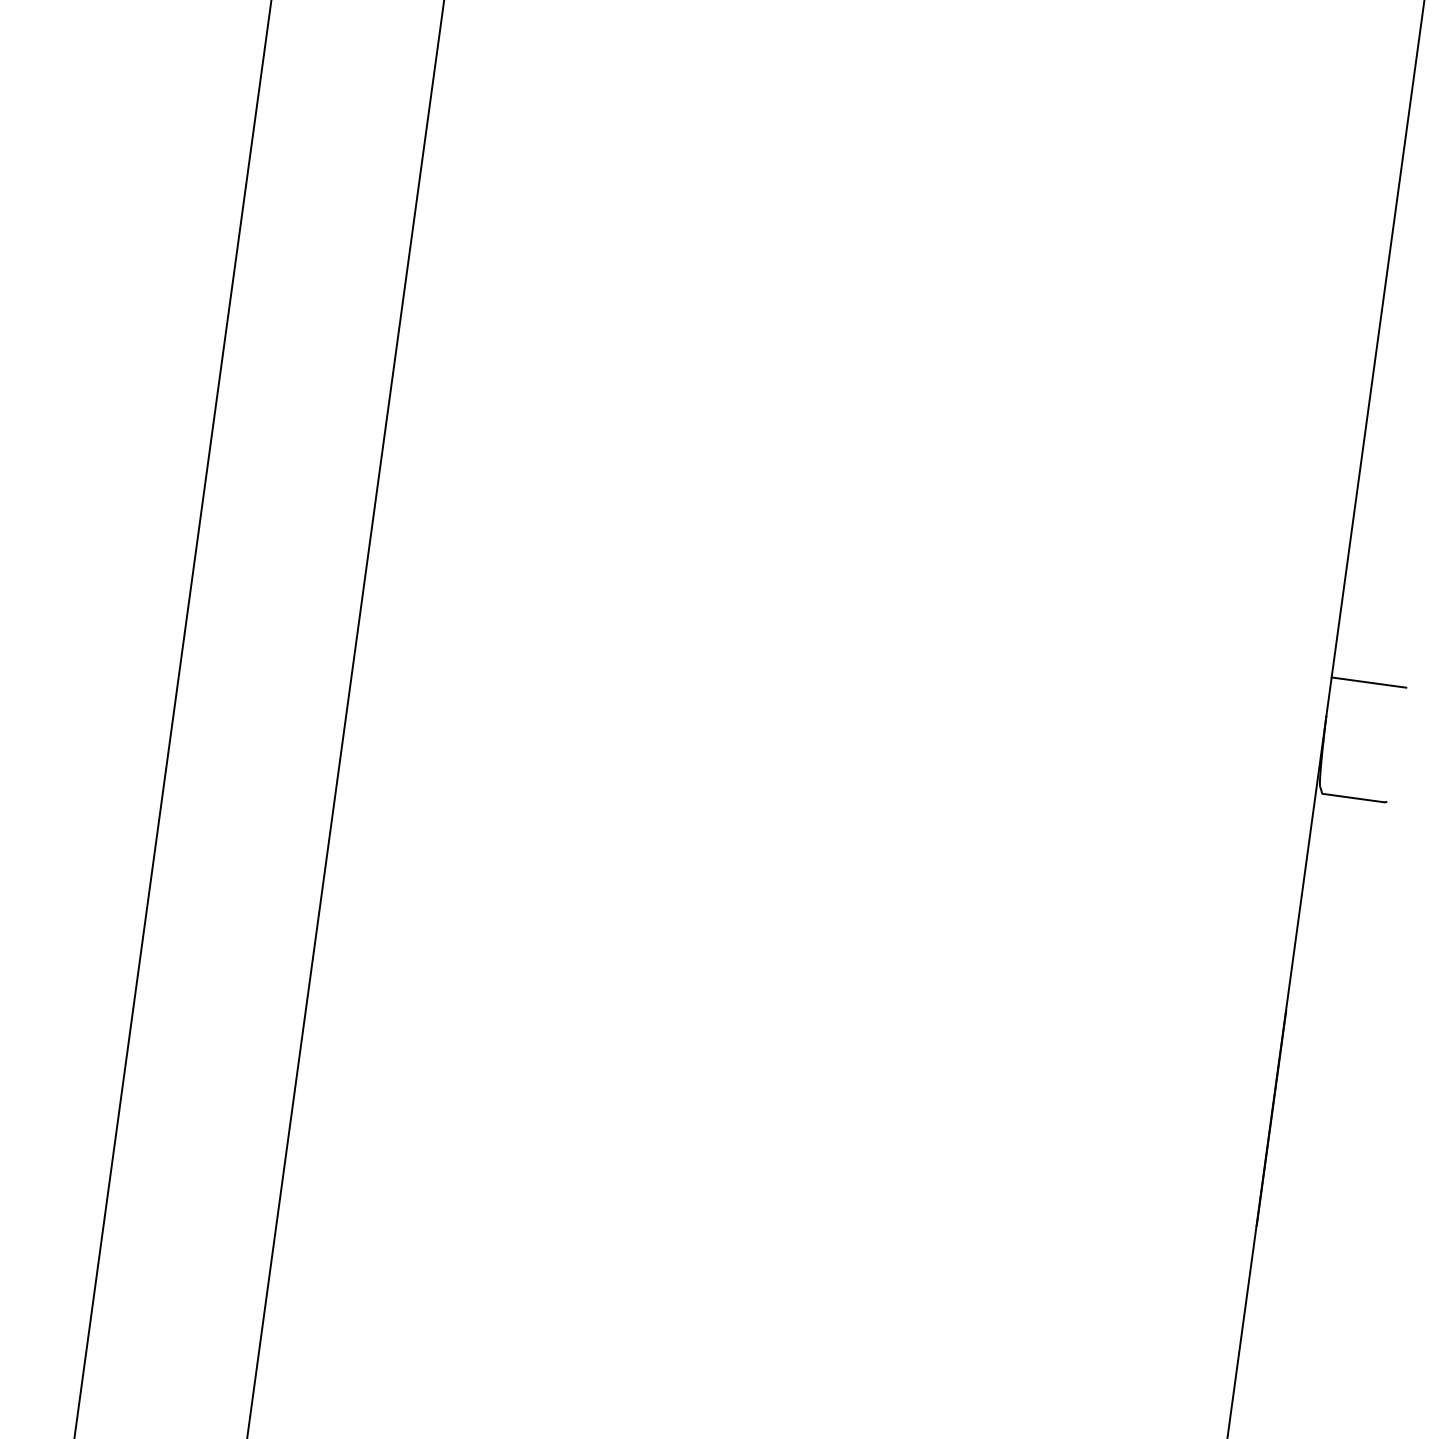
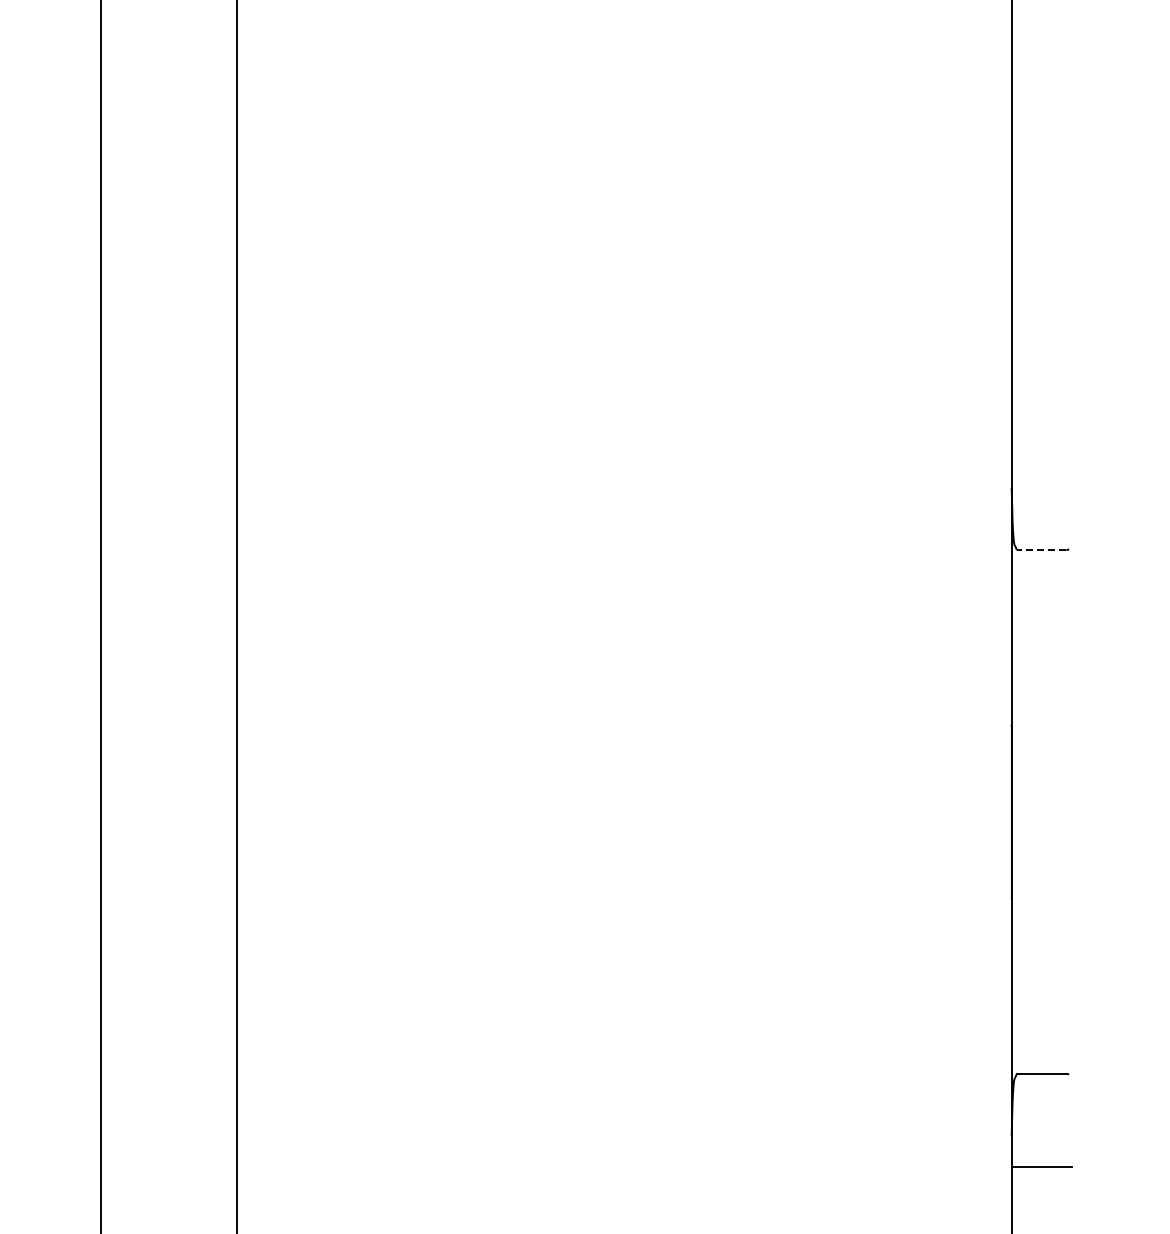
line: (1368, 683) -> (1041, 457), removed
line: (1352, 798) -> (1041, 550), solid -> dashed

